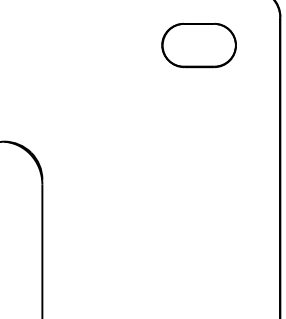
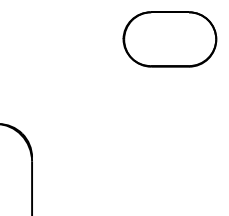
part: (198, 45) -> (169, 39), size x1.43

